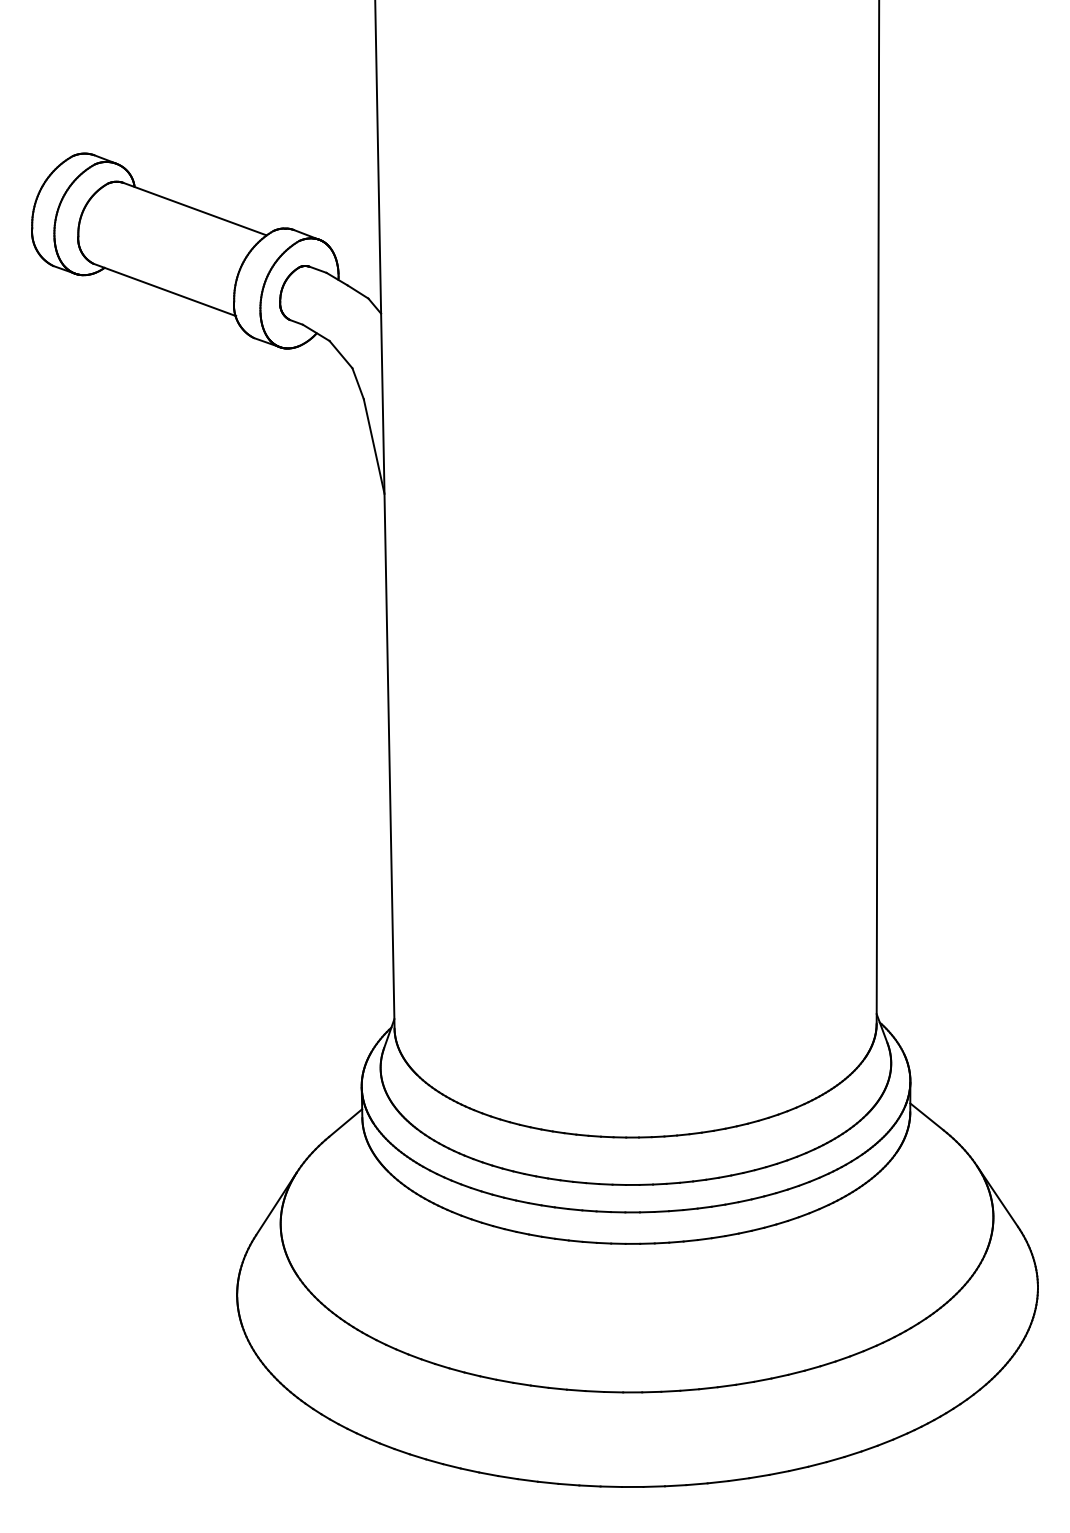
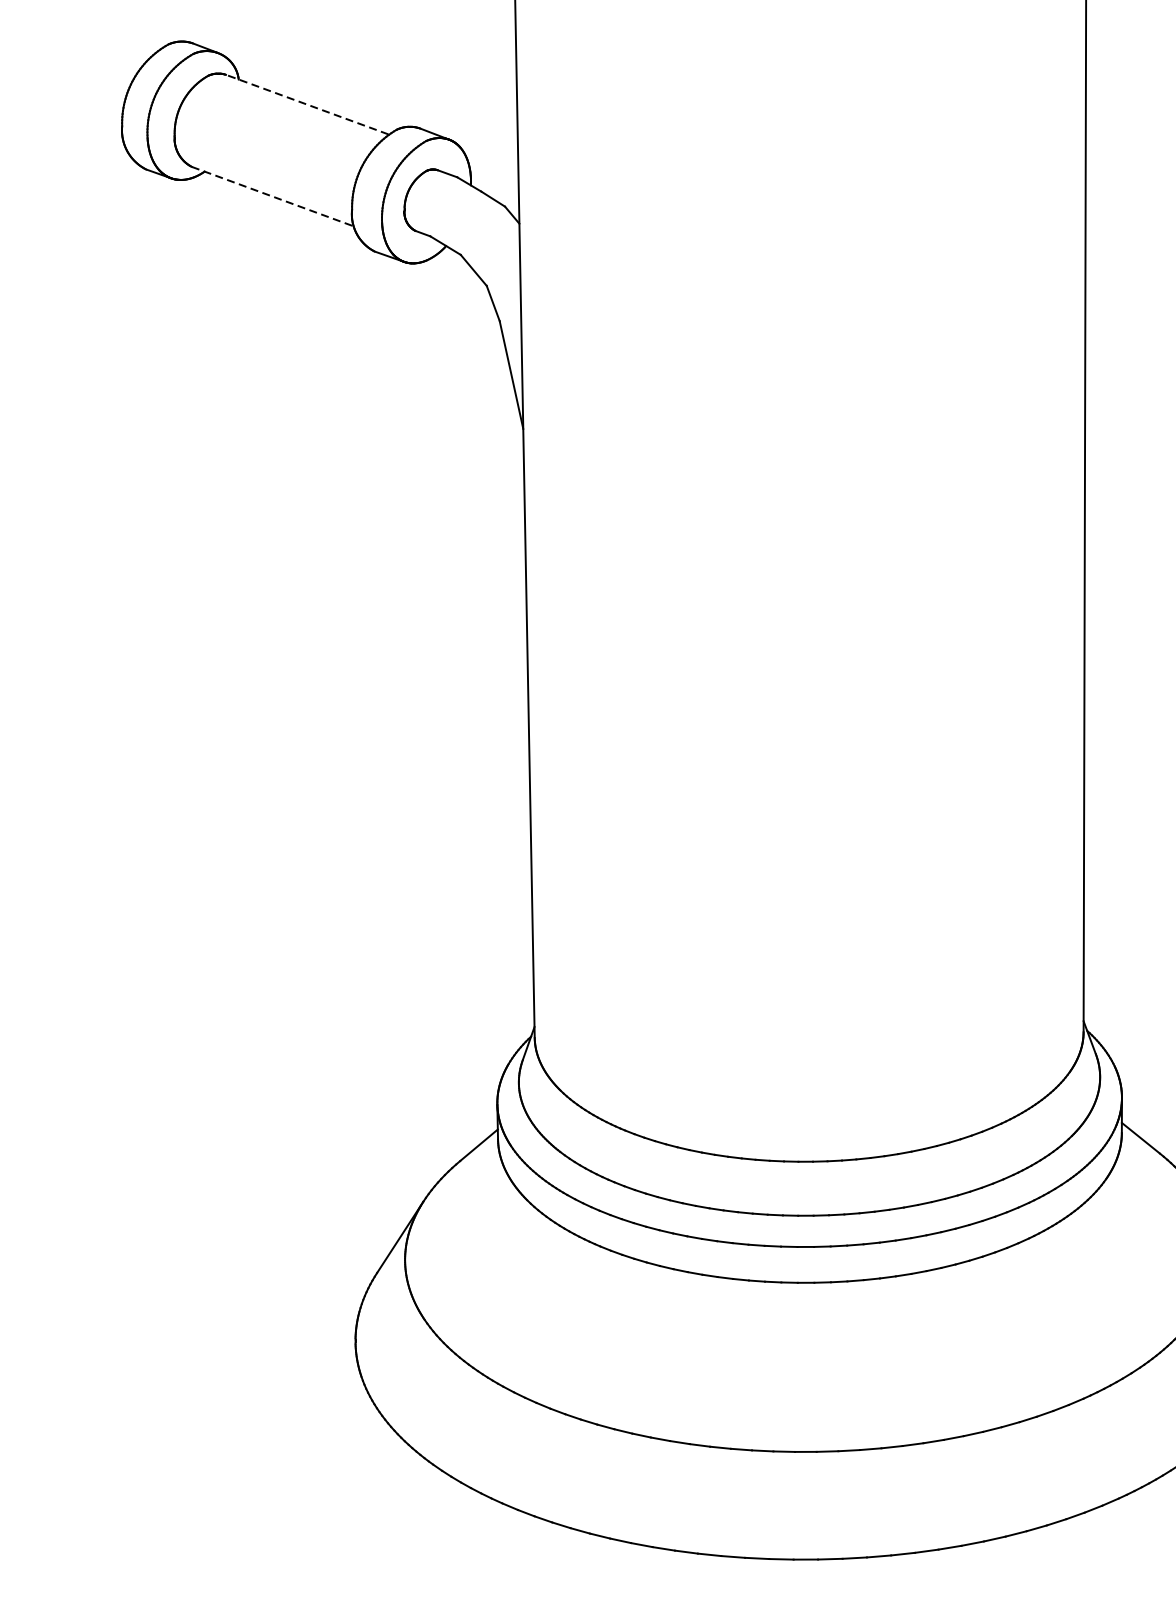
line: (194, 209) -> (306, 105), solid -> dashed
line: (165, 290) -> (273, 197), solid -> dashed

